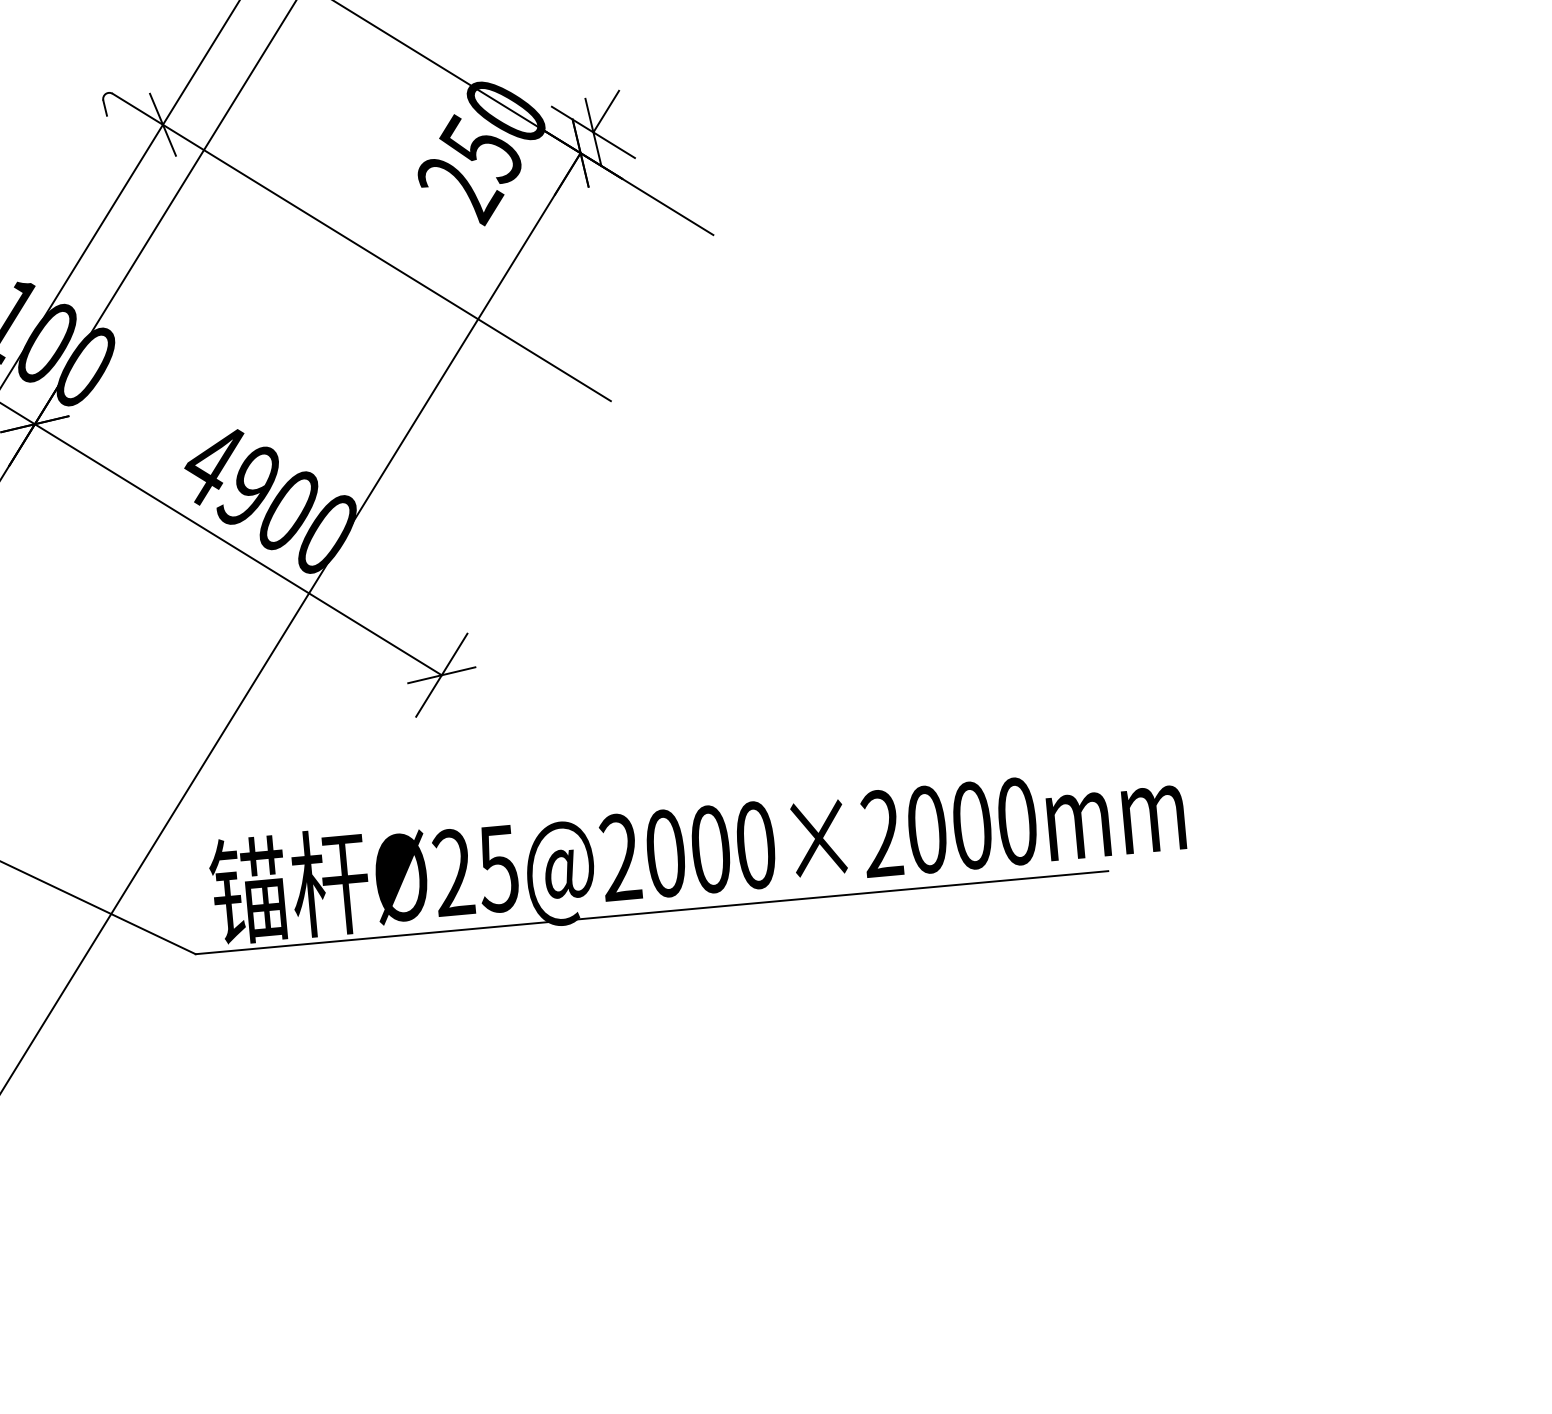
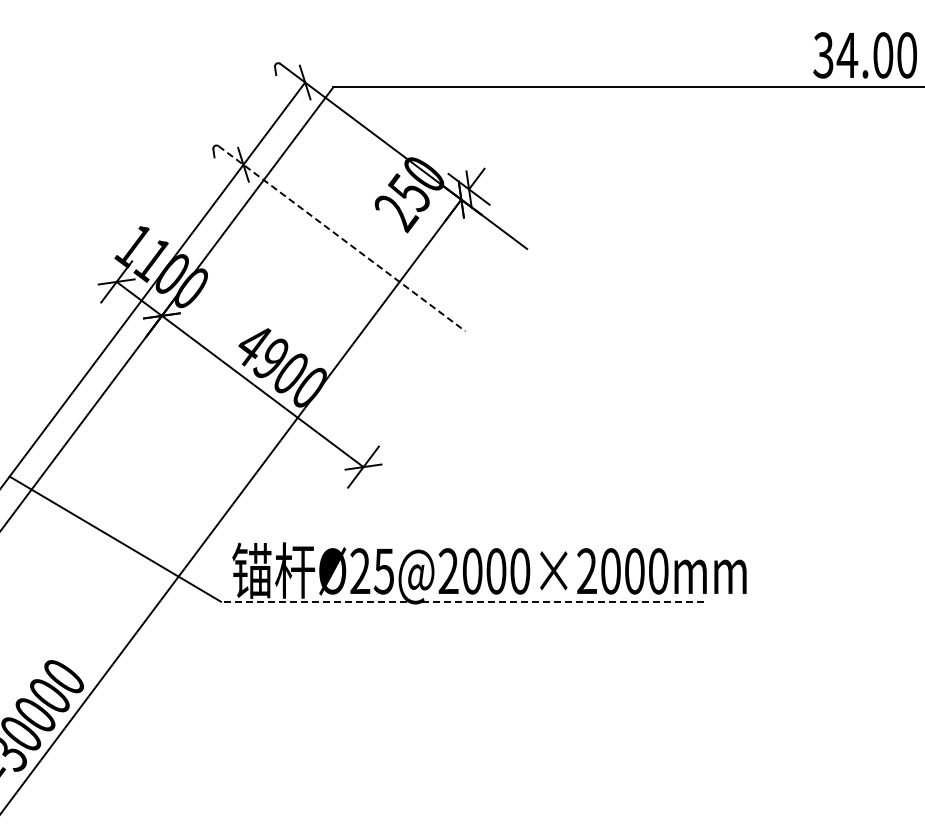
line: (362, 246) -> (342, 238), solid -> dashed
line: (651, 912) -> (462, 601), solid -> dashed

